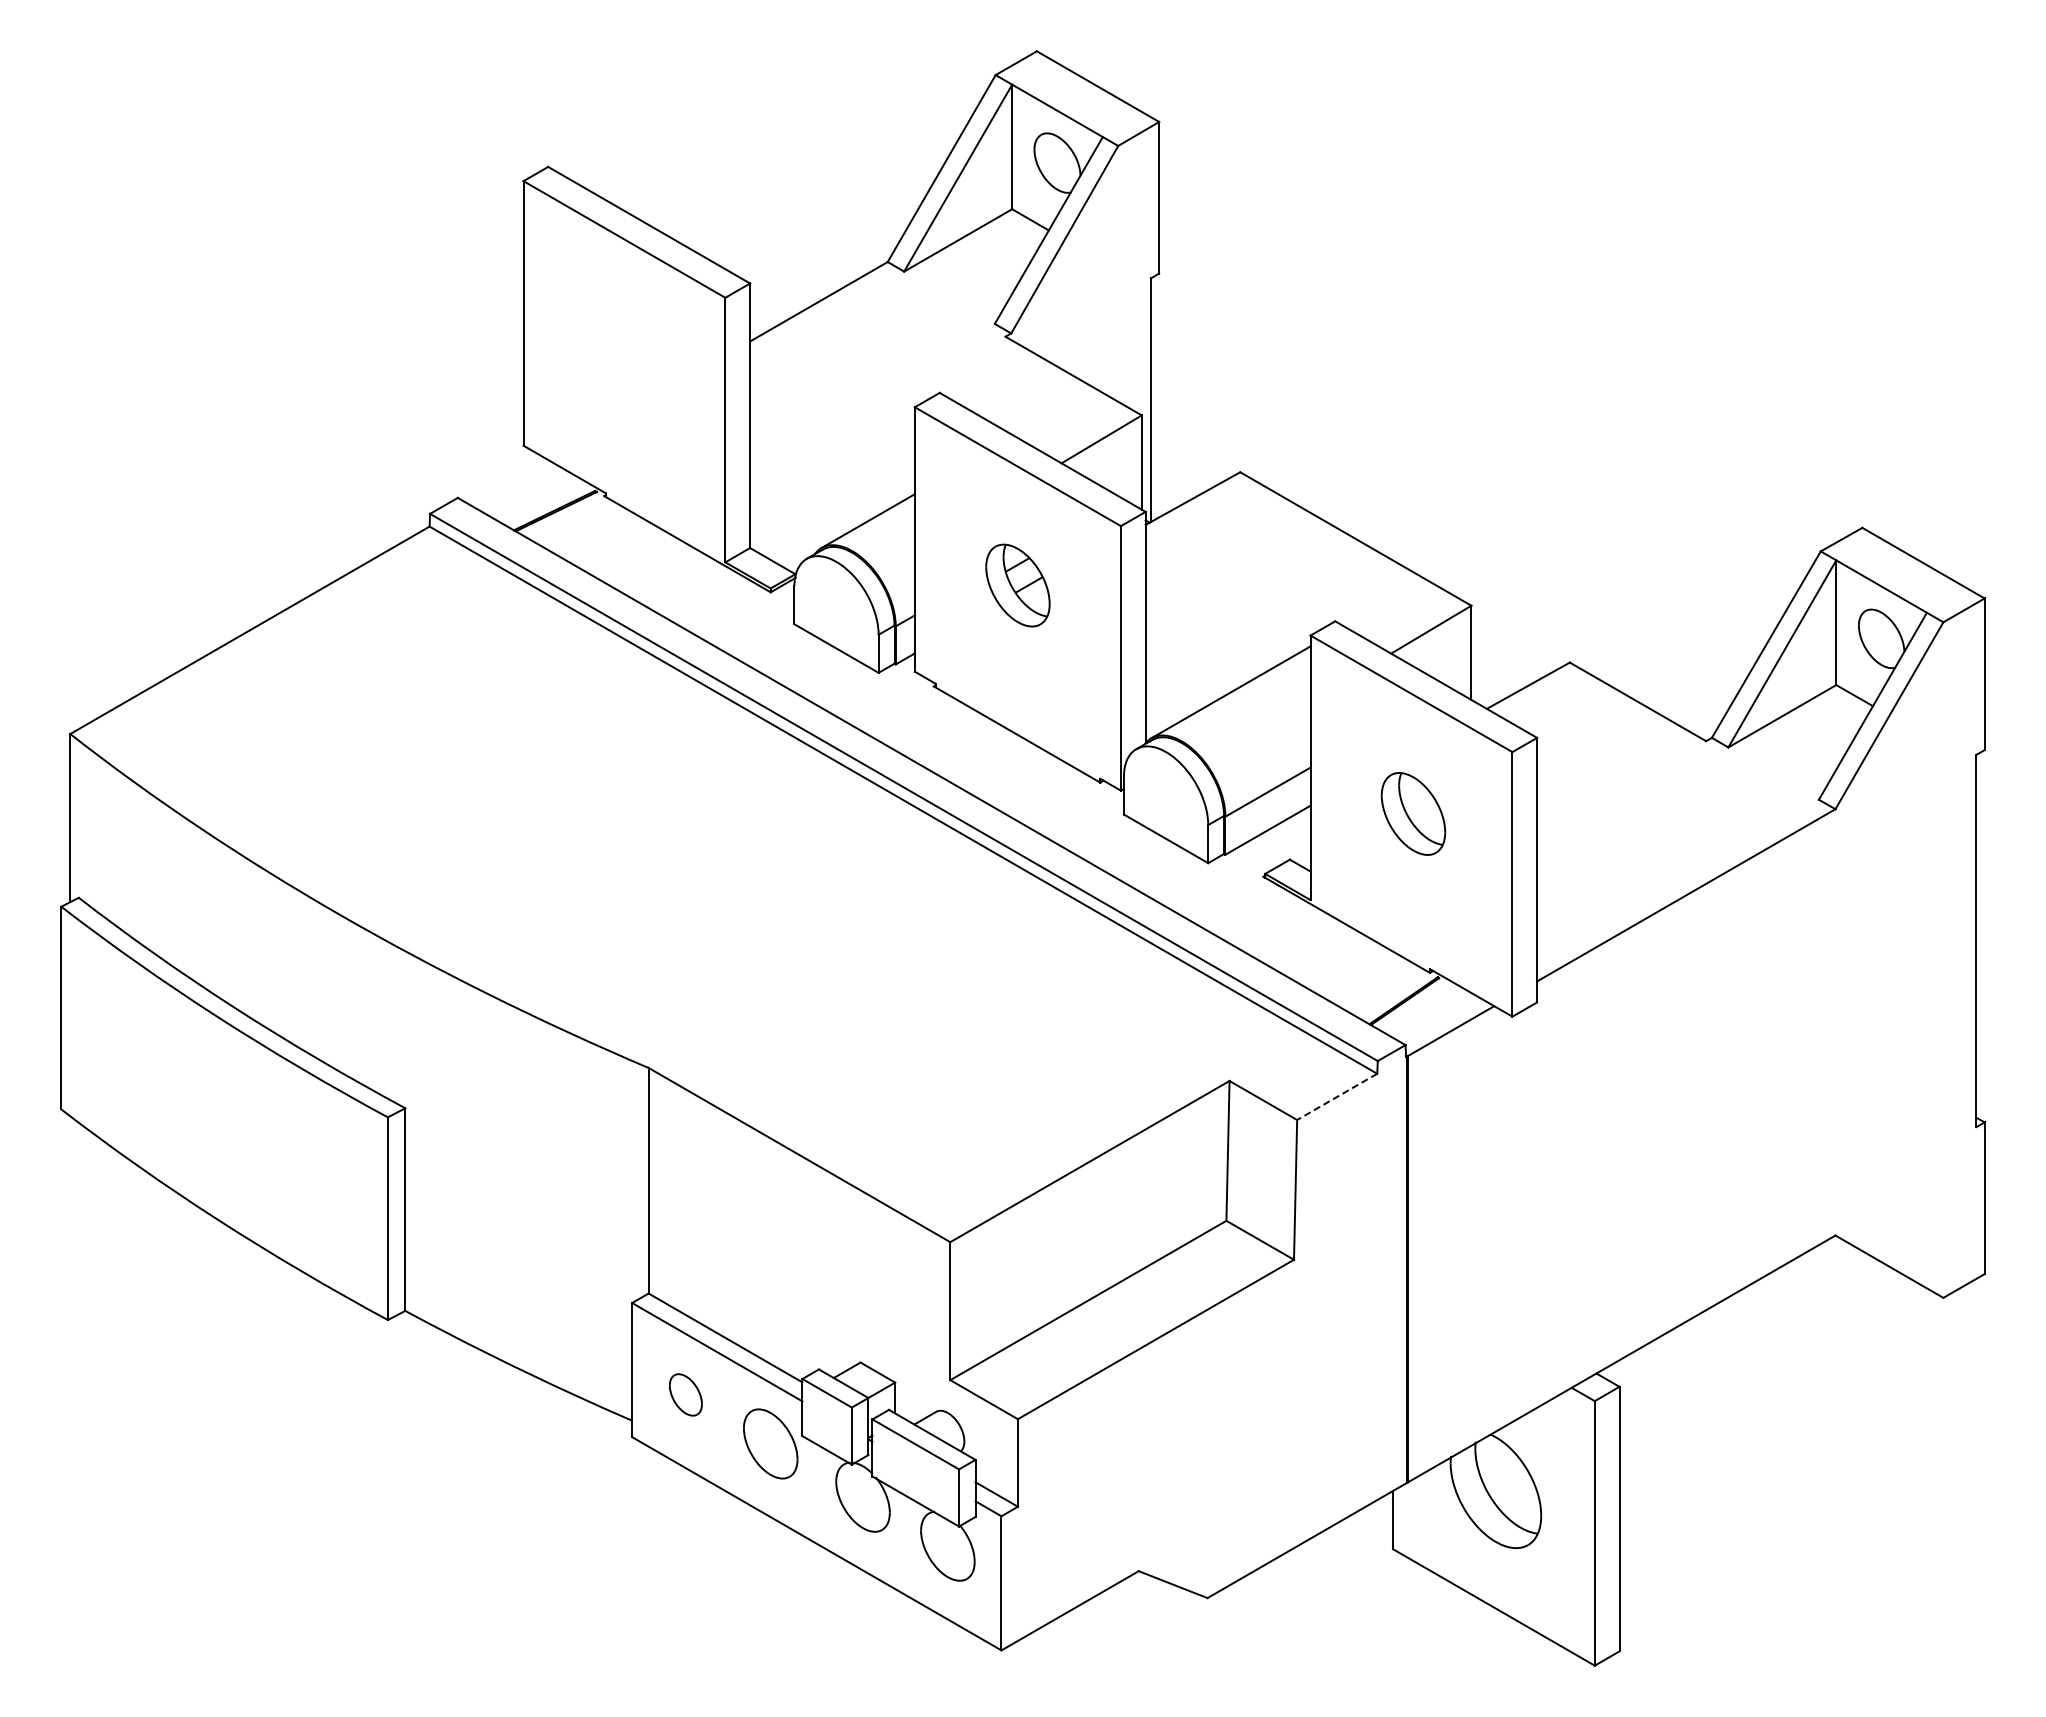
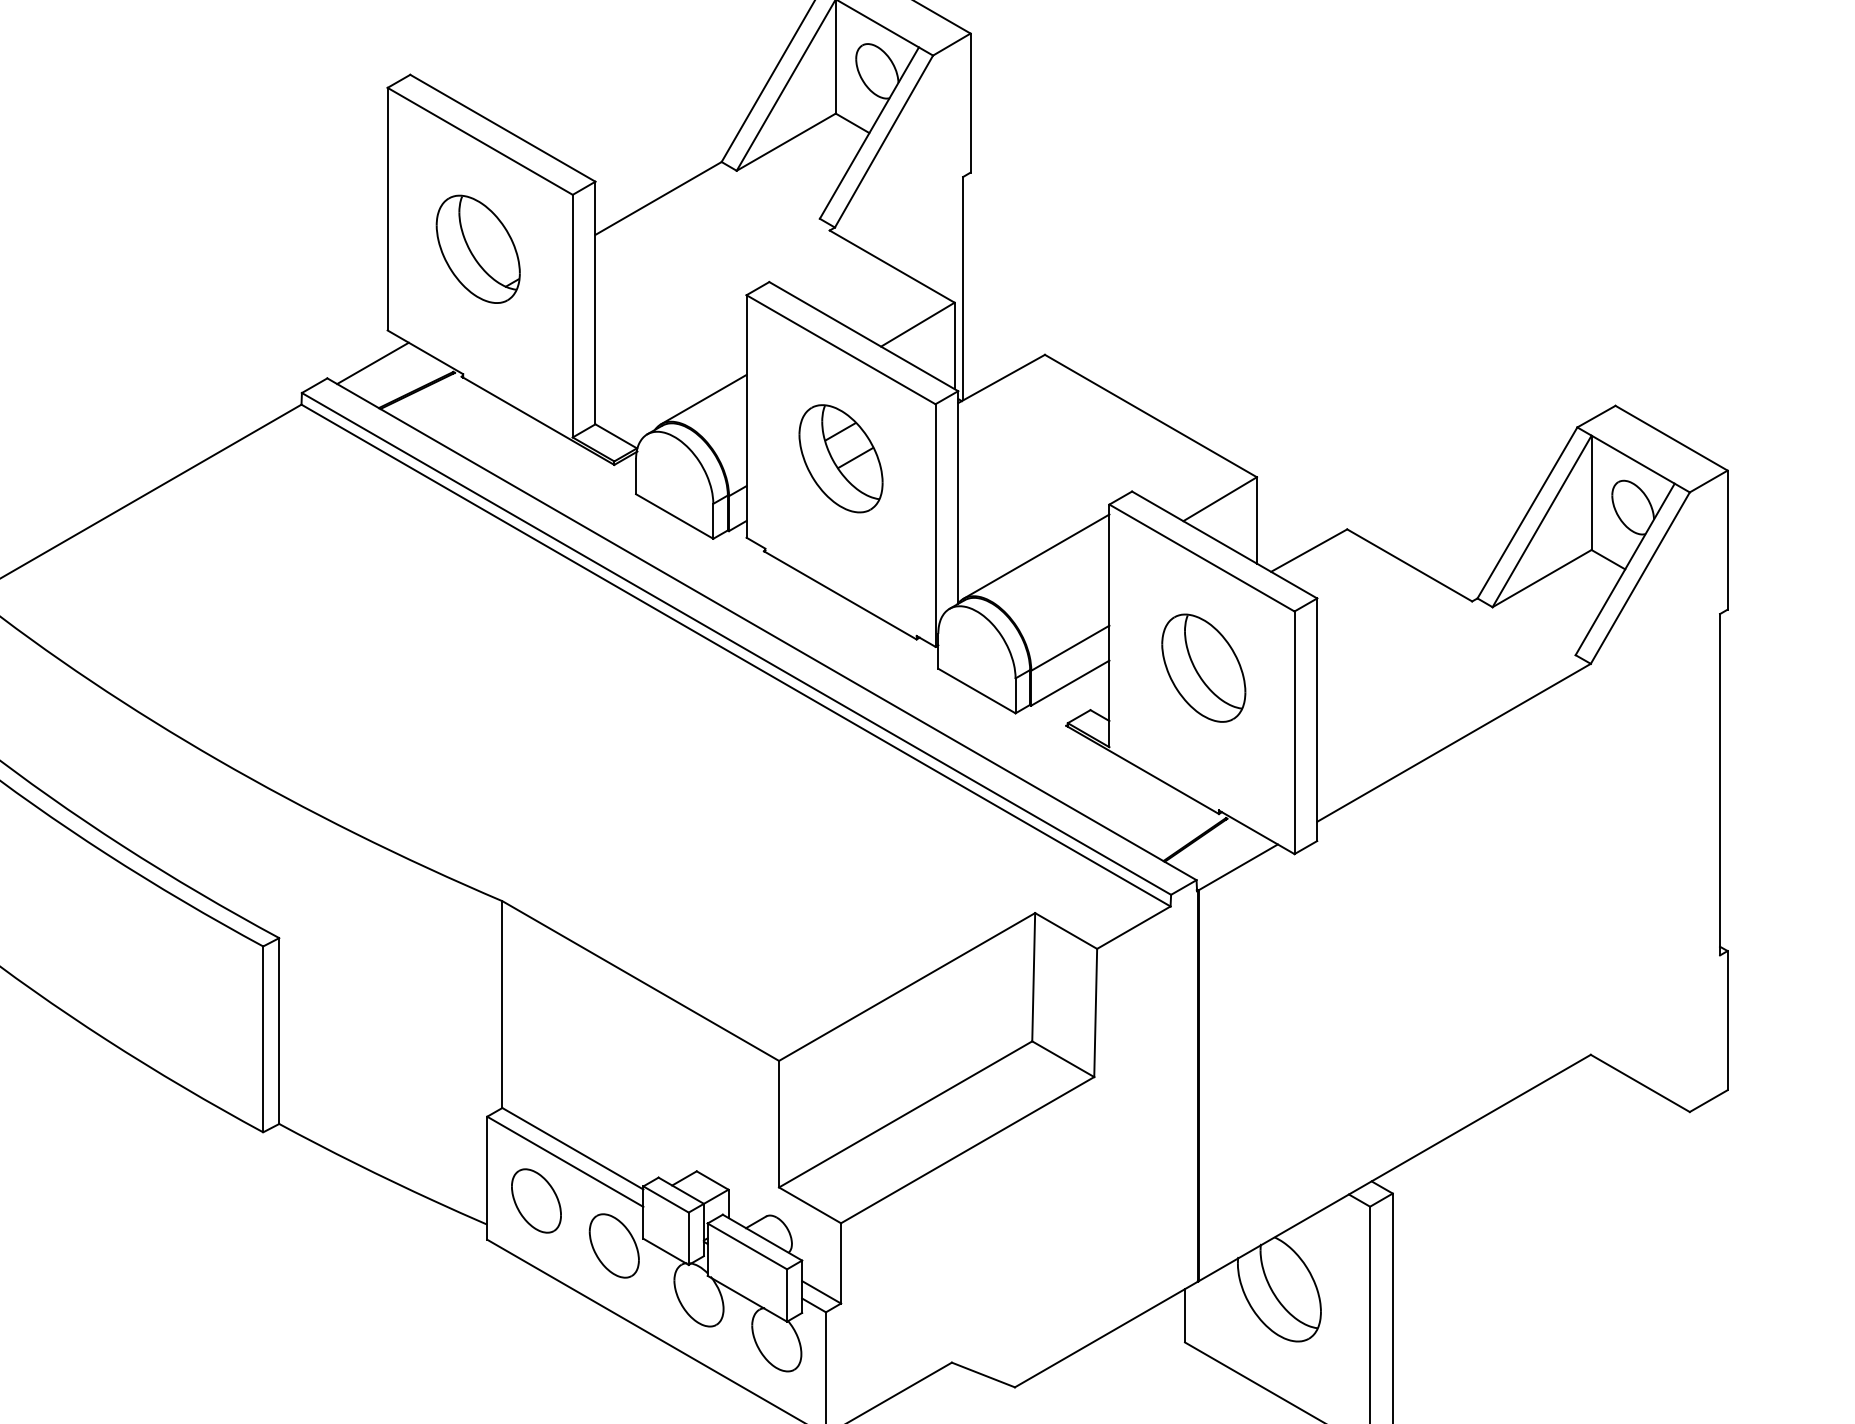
part: (622, 356) -> (478, 248), added
line: (507, 481) -> (372, 363), added
part: (1017, 585) -> (840, 458), size x1.43
part: (1413, 813) -> (1203, 667), size x1.43
line: (1336, 1097) -> (1133, 928), dashed -> solid
part: (685, 1394) -> (536, 1200), size x1.67

